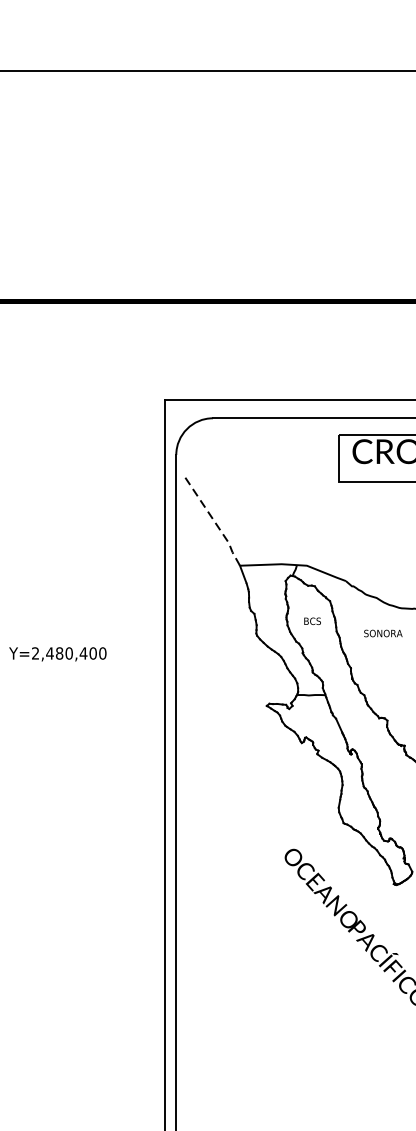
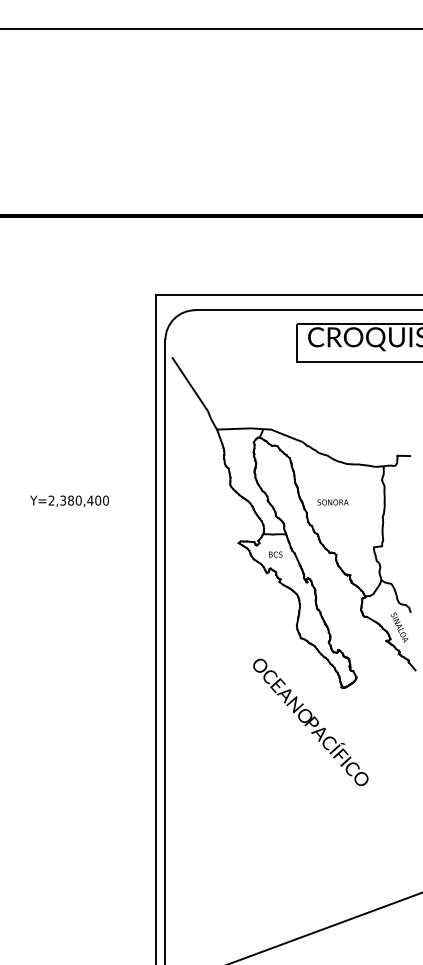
line: (214, 521) -> (196, 393), dashed -> solid
text: (312, 621) -> (275, 554), moved
text: (382, 633) -> (332, 502), moved
text: (50, 653) -> (63, 500), Y=2,480,400 -> Y=2,380,400

